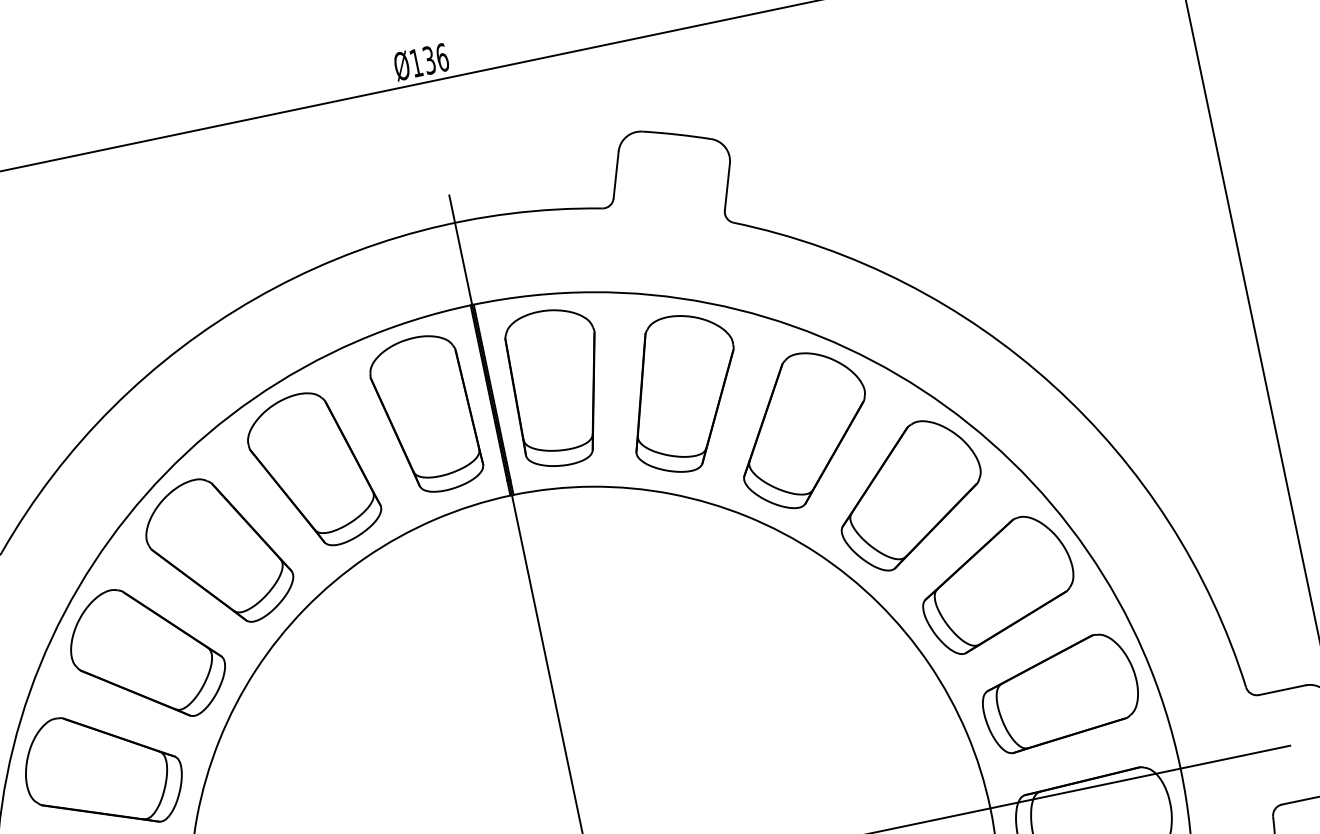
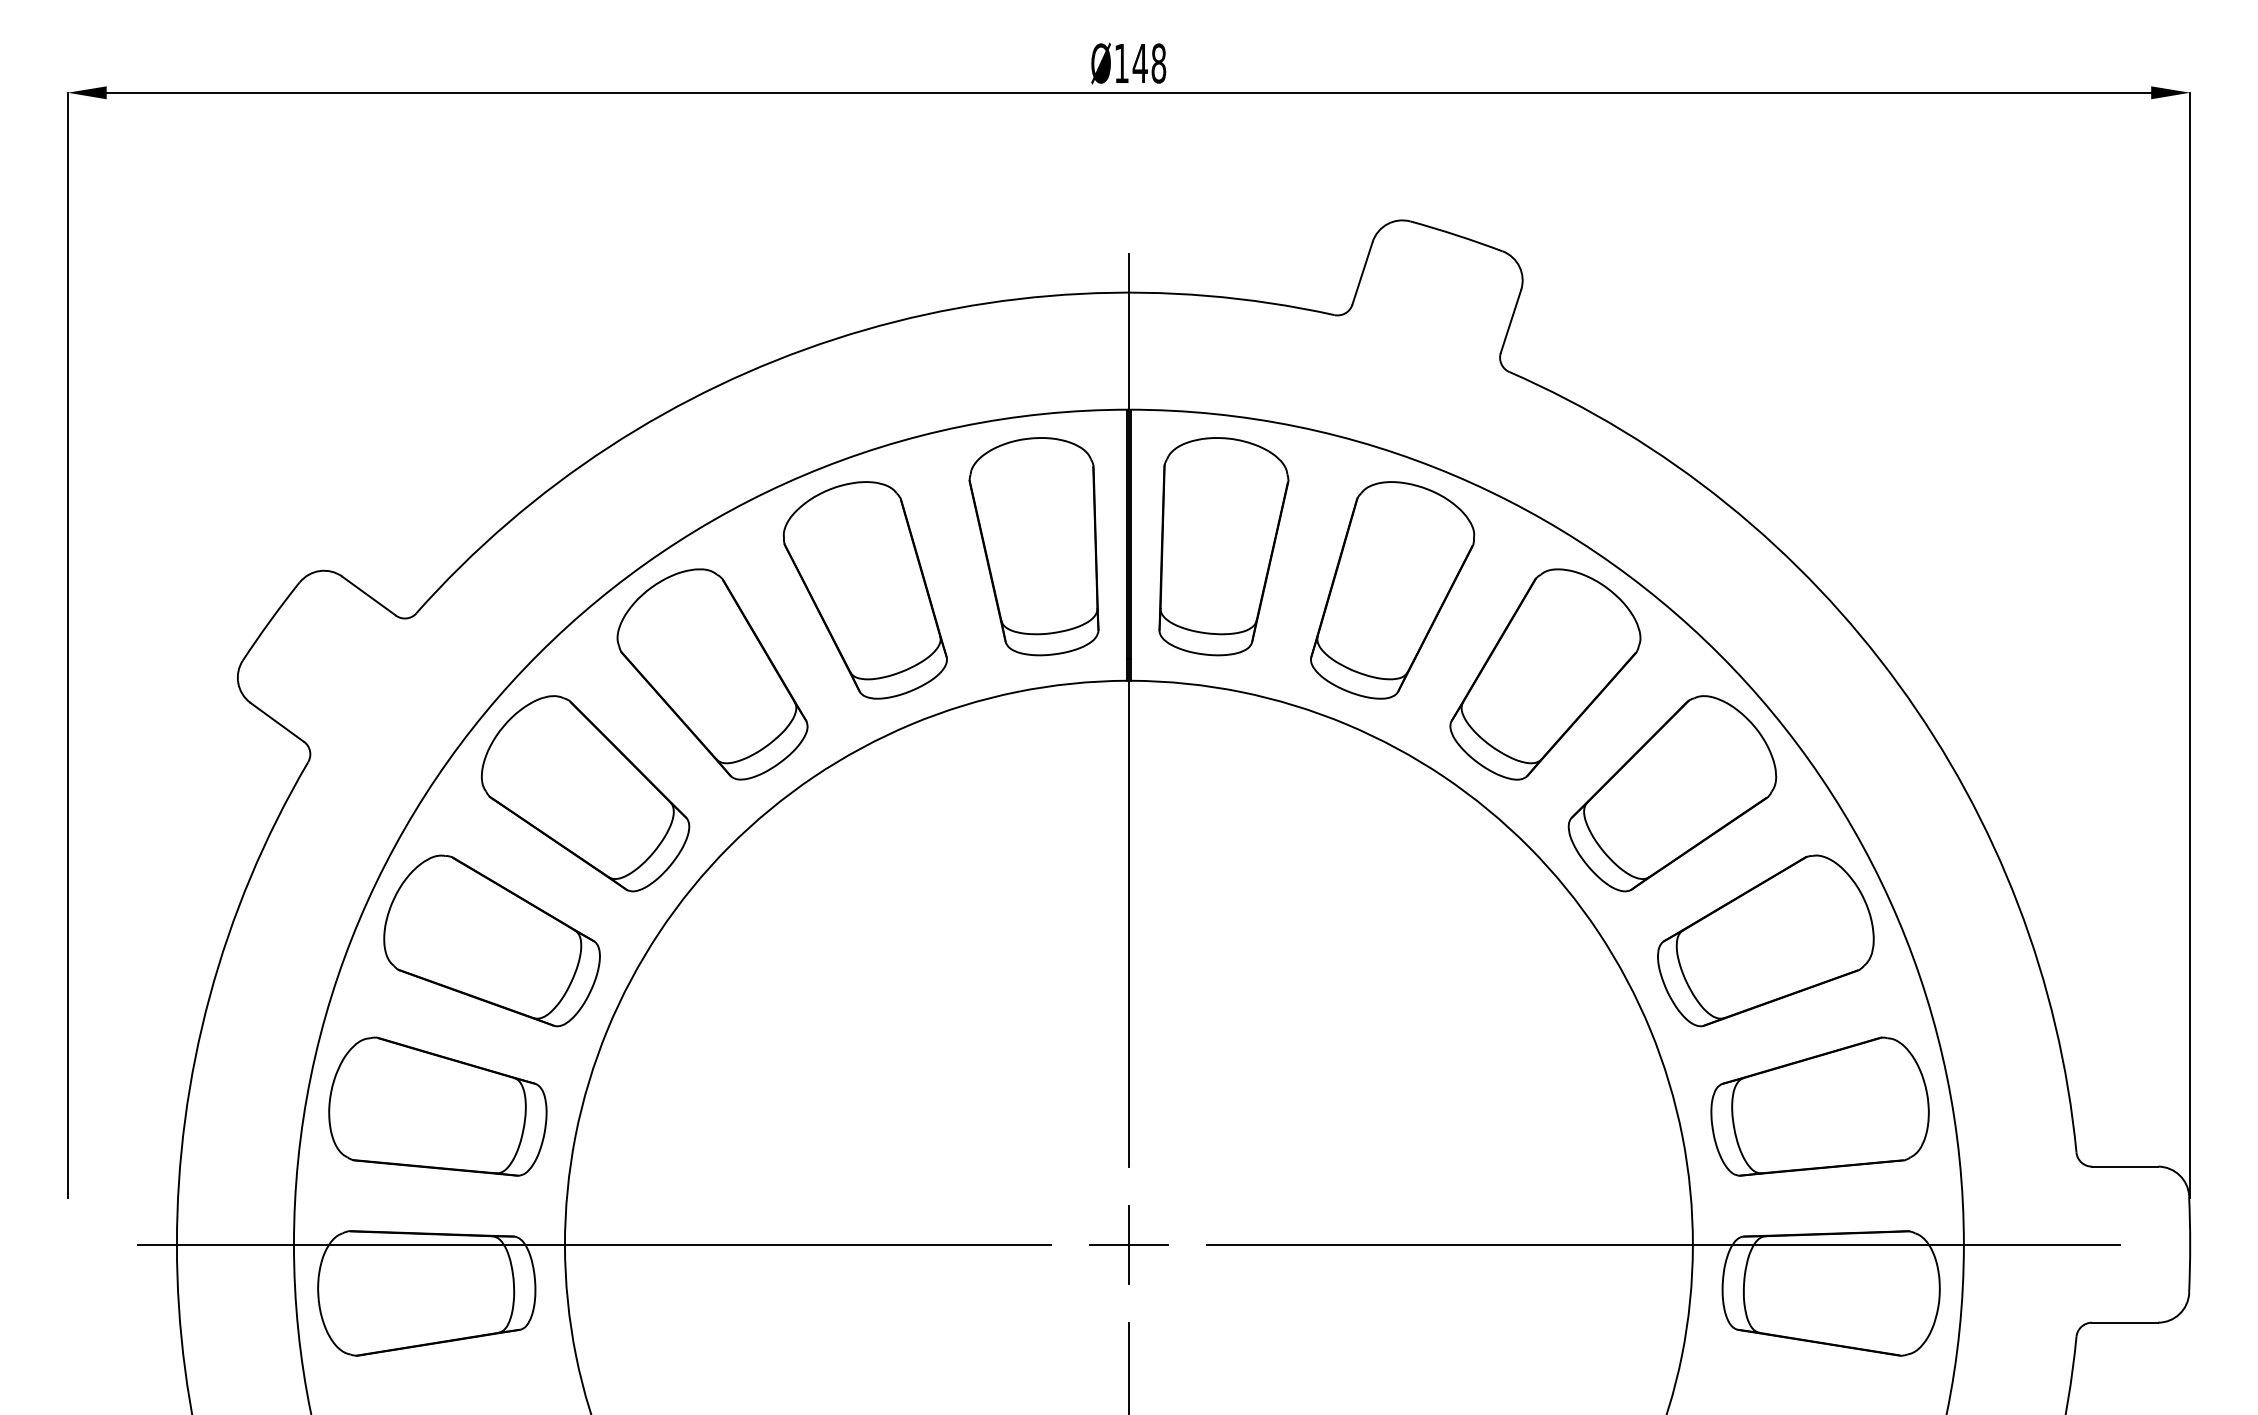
text: (435, 59) -> (1149, 63), Ø136 -> Ø148

